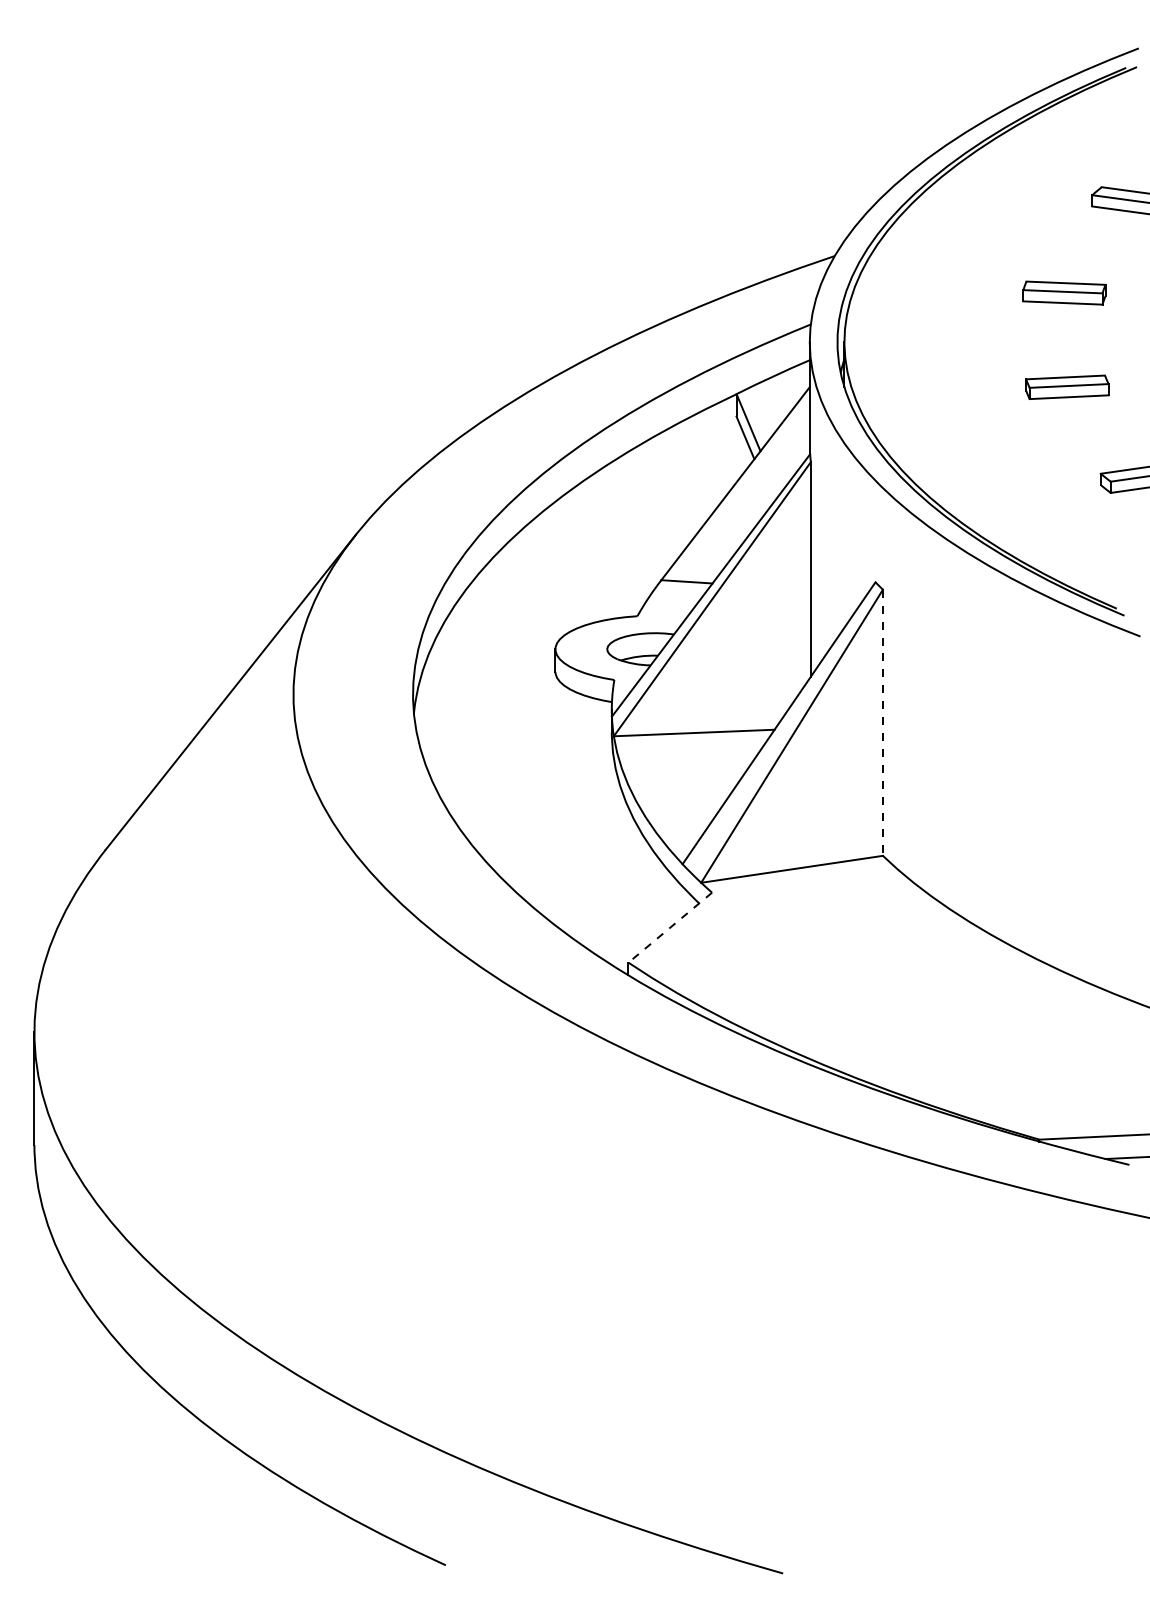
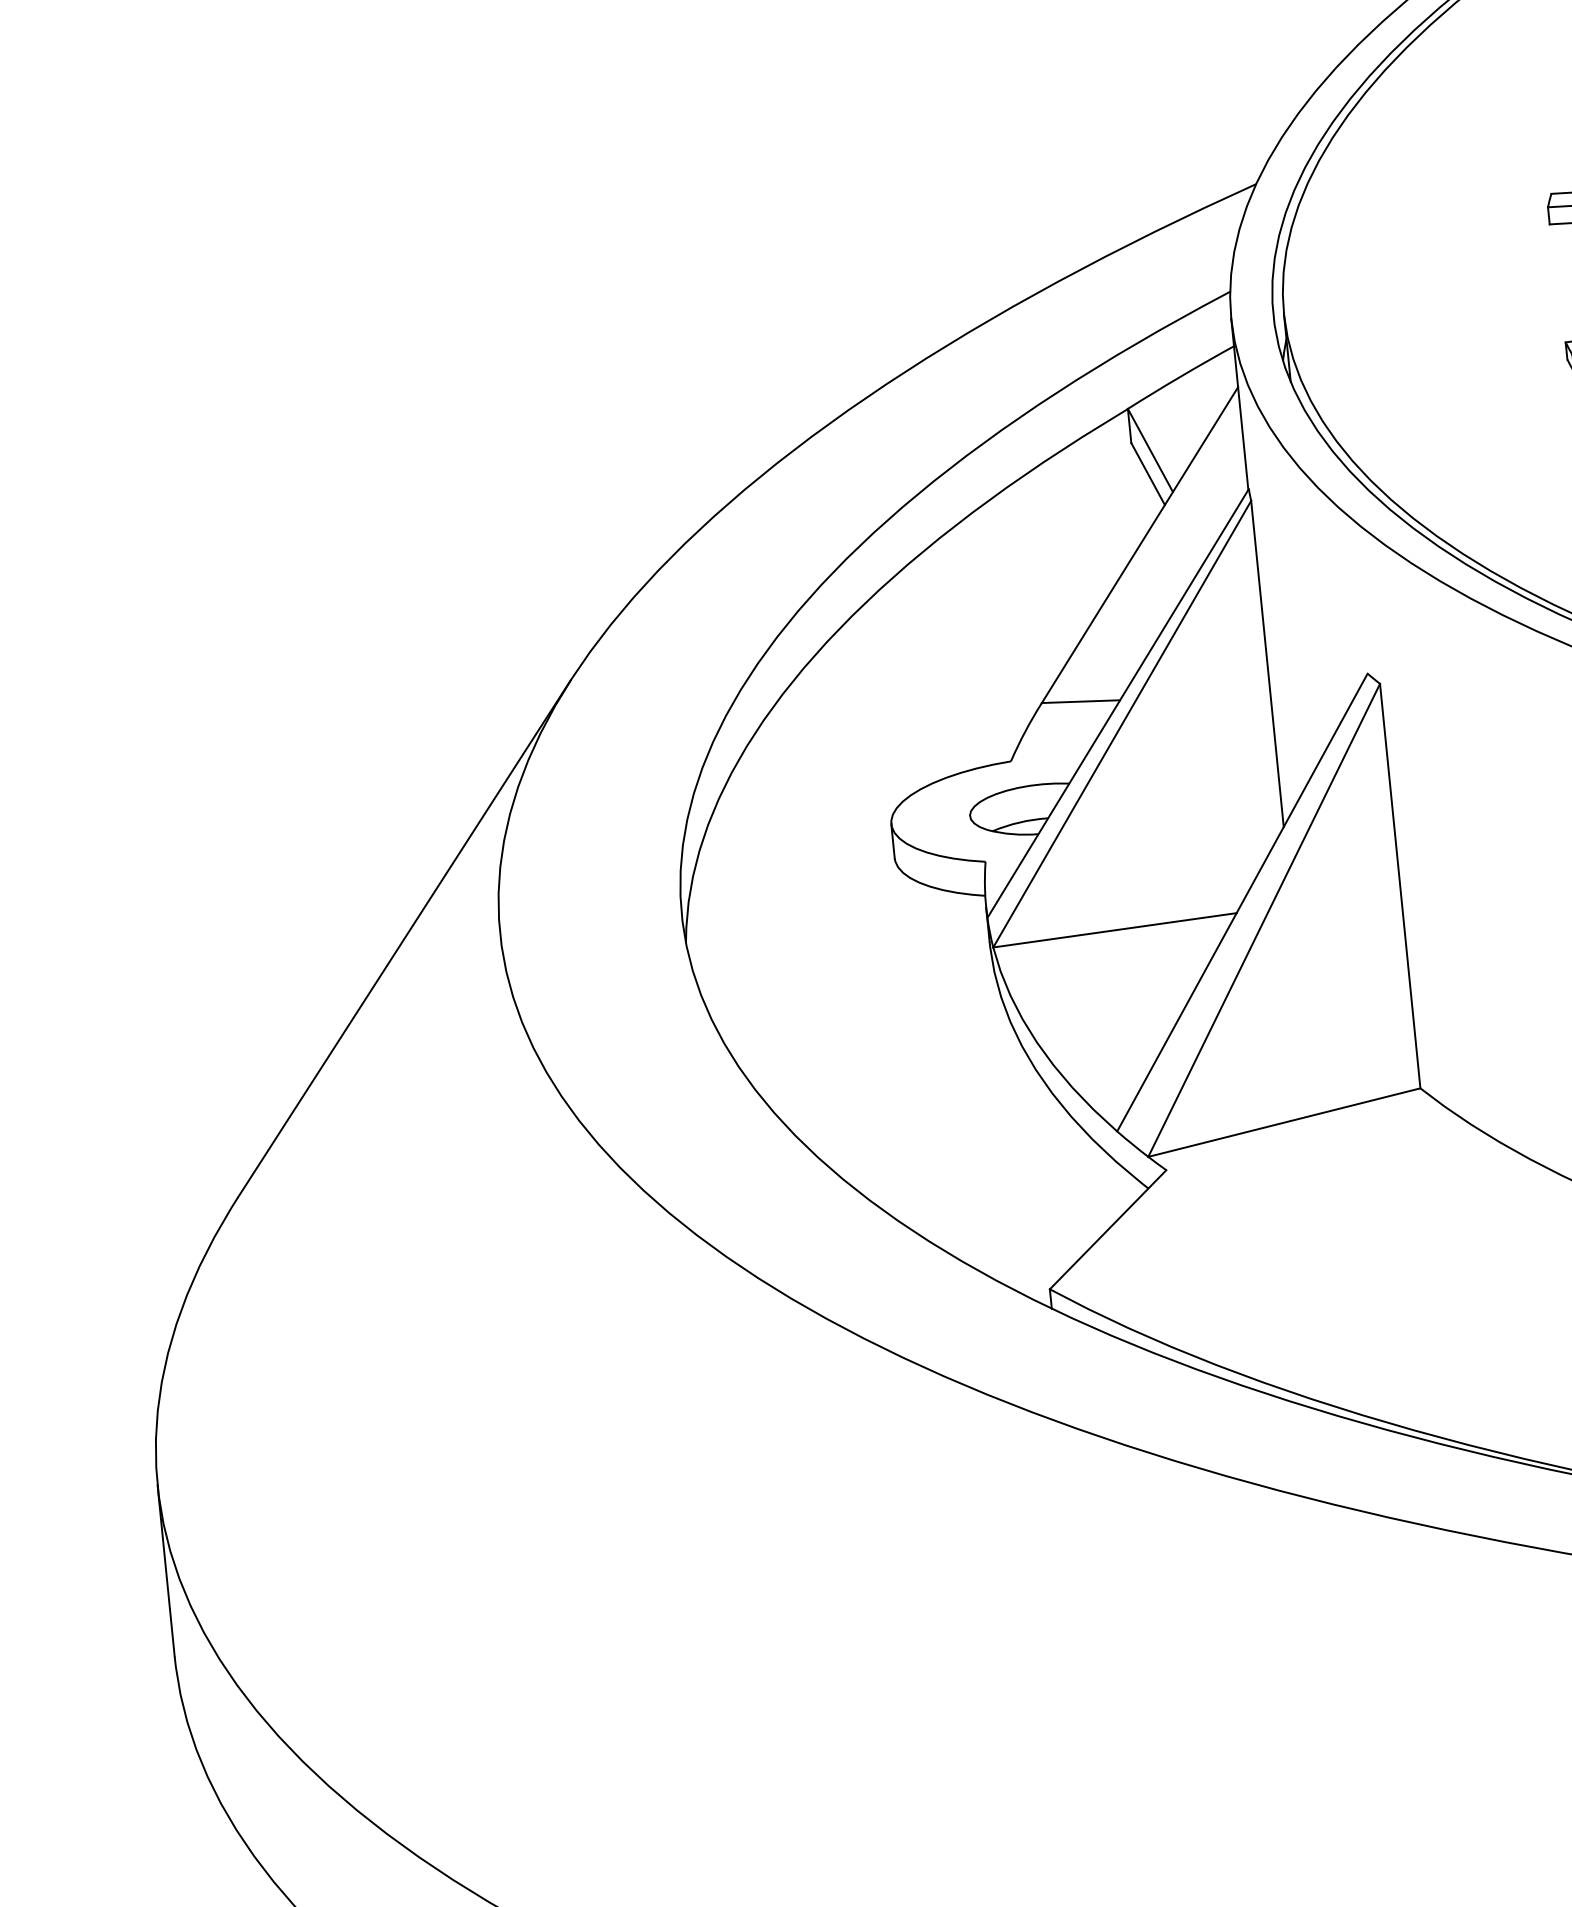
line: (882, 723) -> (1399, 887), dashed -> solid
line: (670, 927) -> (1108, 1229), dashed -> solid

